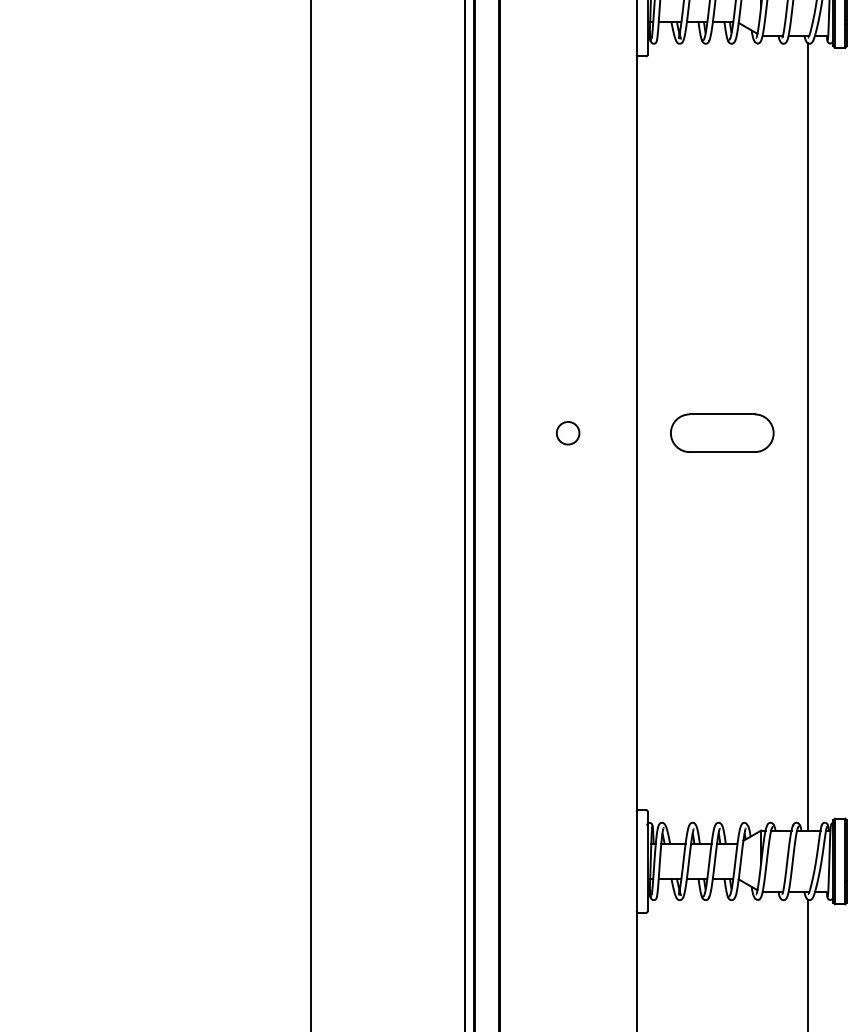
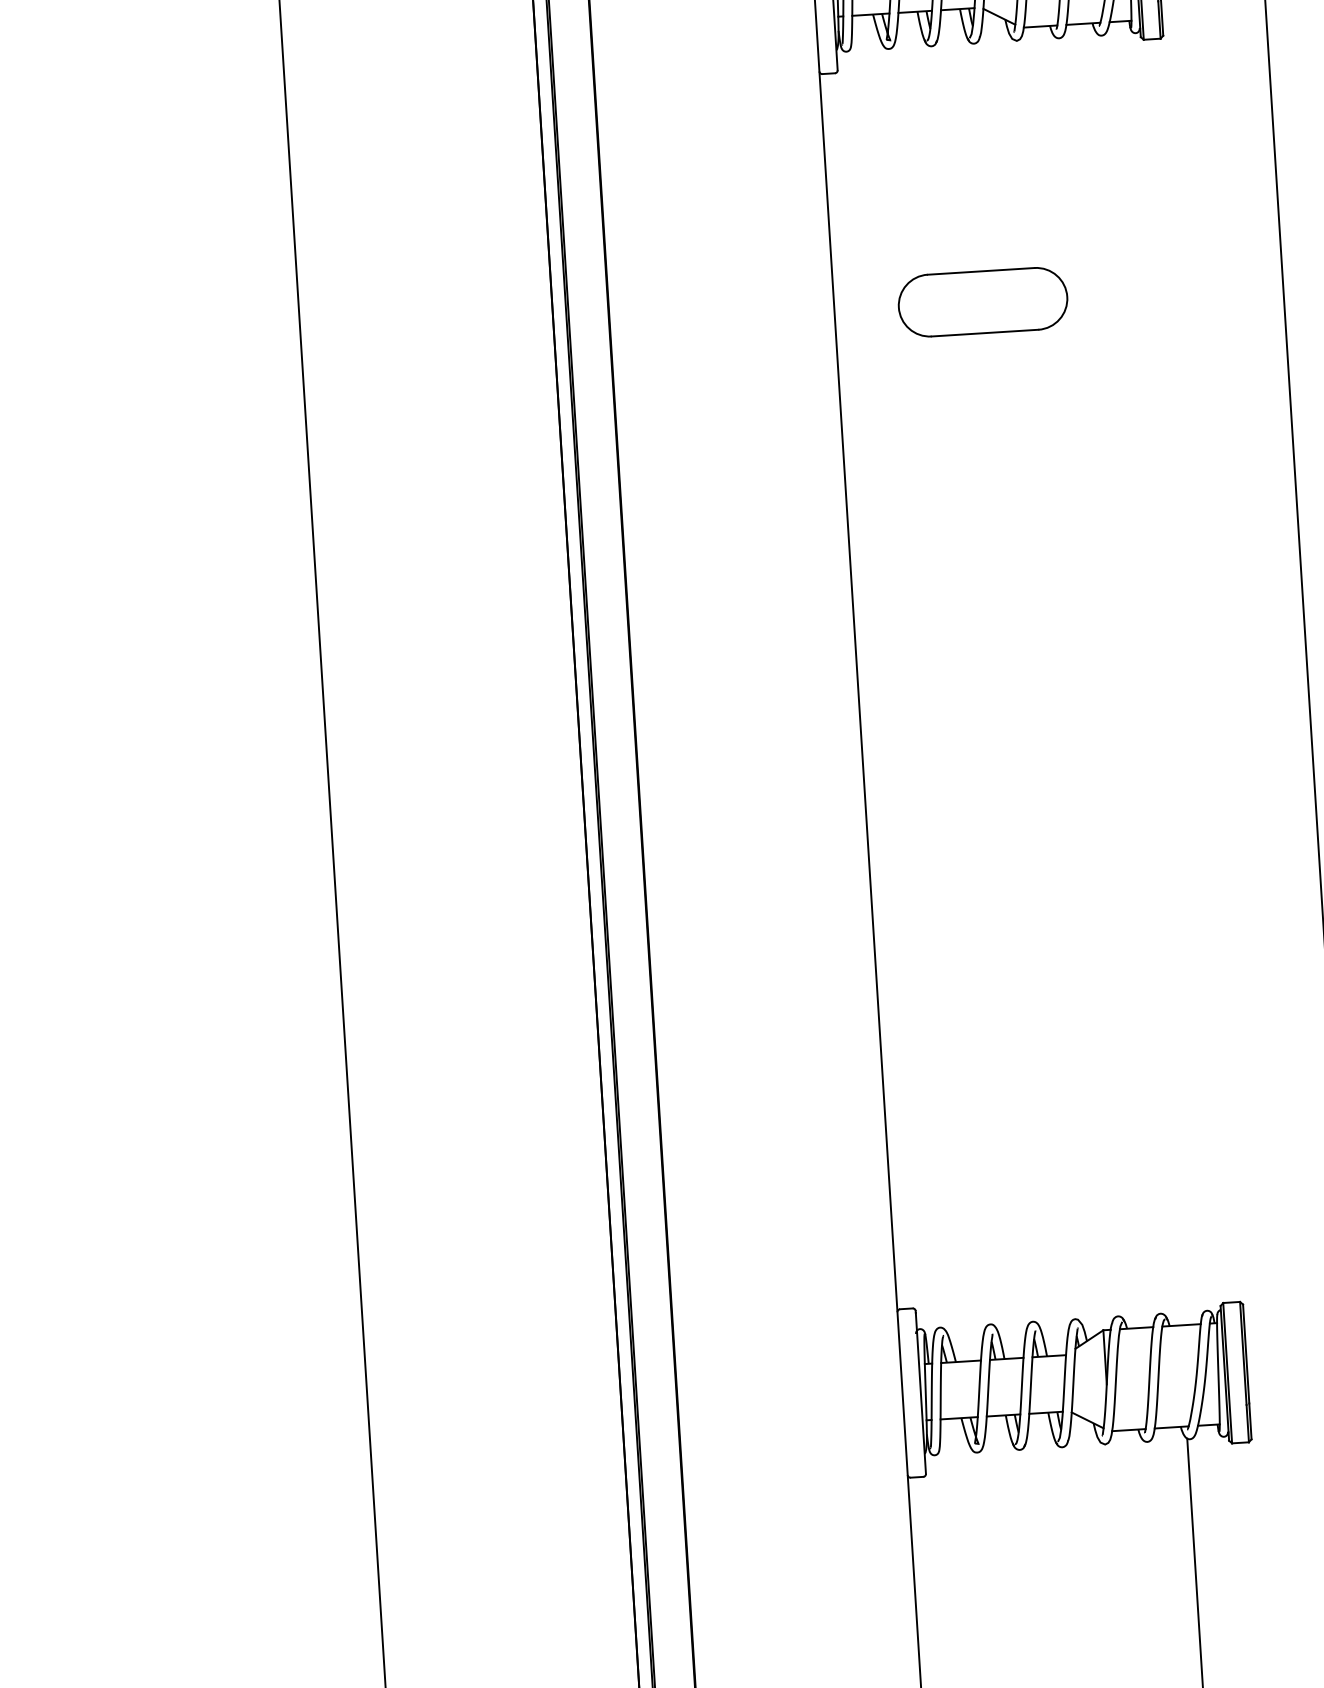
part: (722, 432) -> (983, 300), moved
circle: (568, 433) -> (746, 699), removed
line: (807, 436) -> (1138, 679), removed

